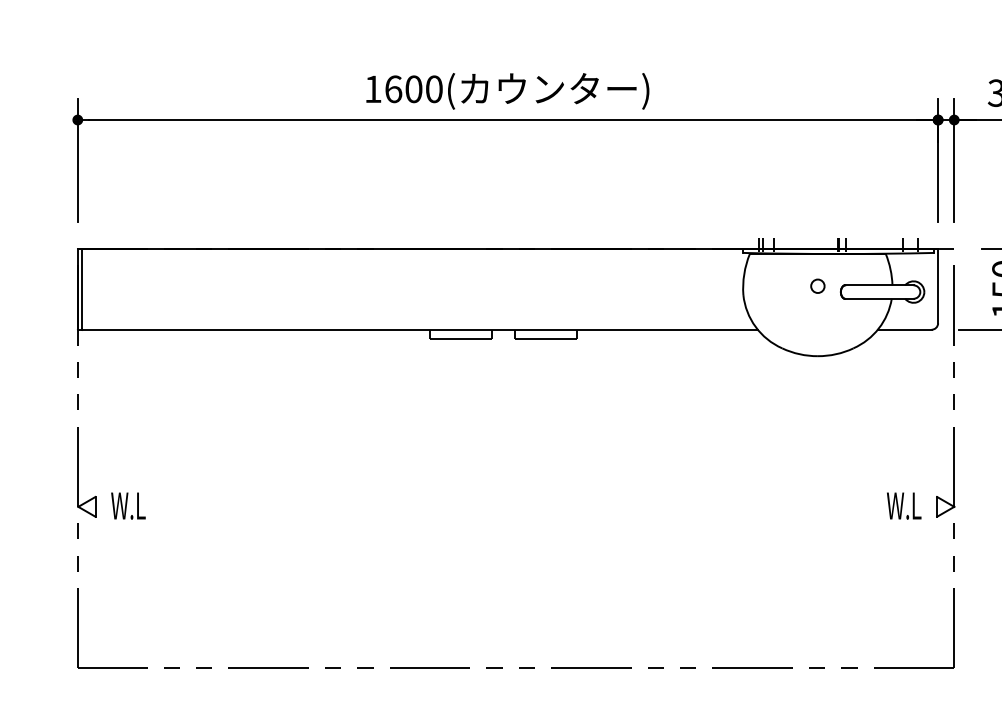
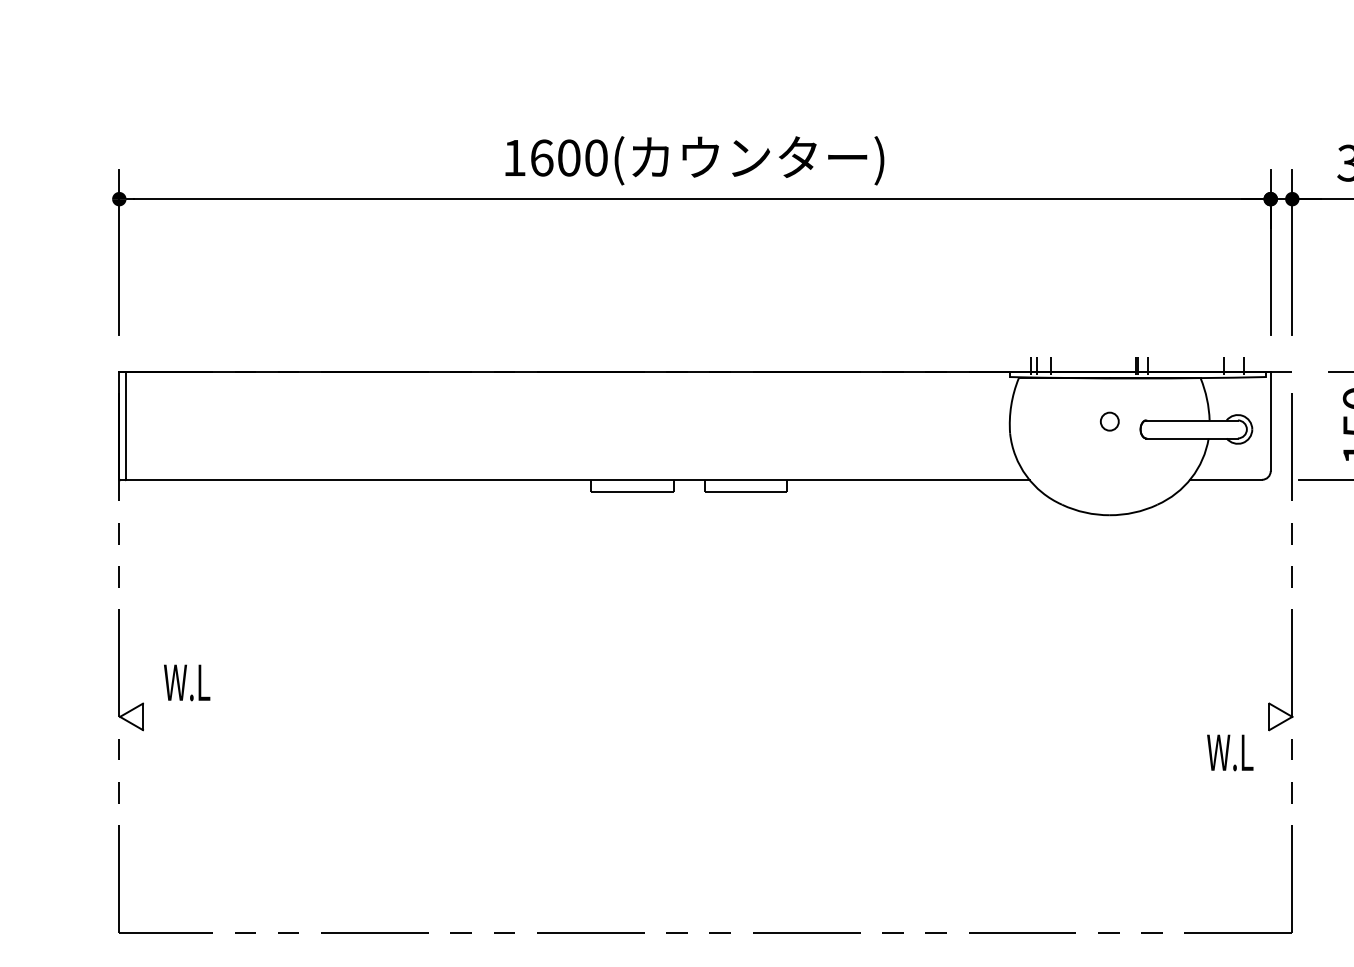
text: (128, 505) -> (187, 682), moved
text: (904, 505) -> (1230, 752), moved

